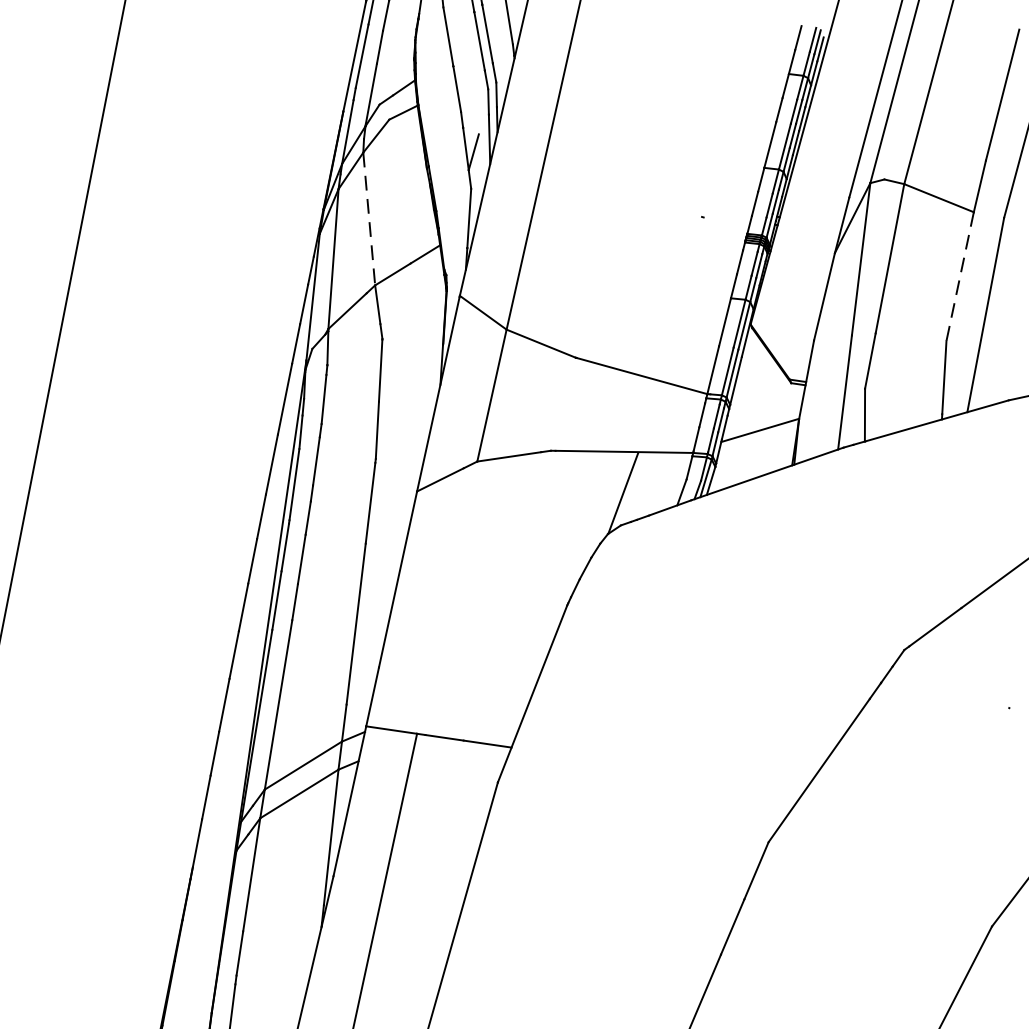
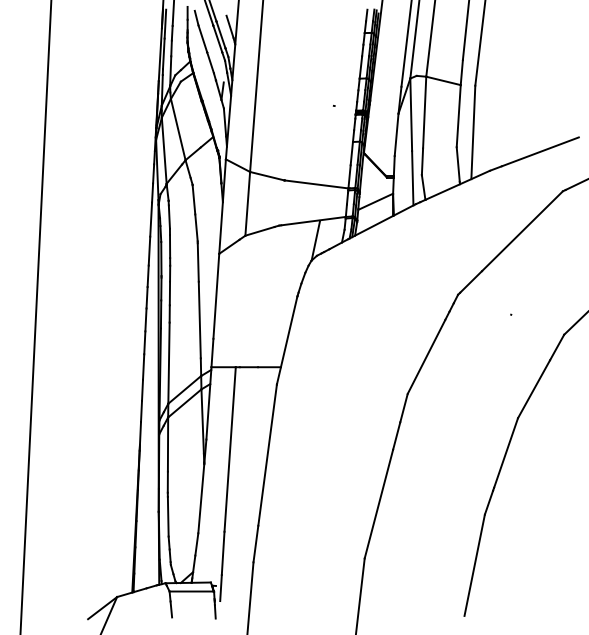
line: (369, 218) -> (178, 129), dashed -> solid
line: (959, 277) -> (458, 116), dashed -> solid

